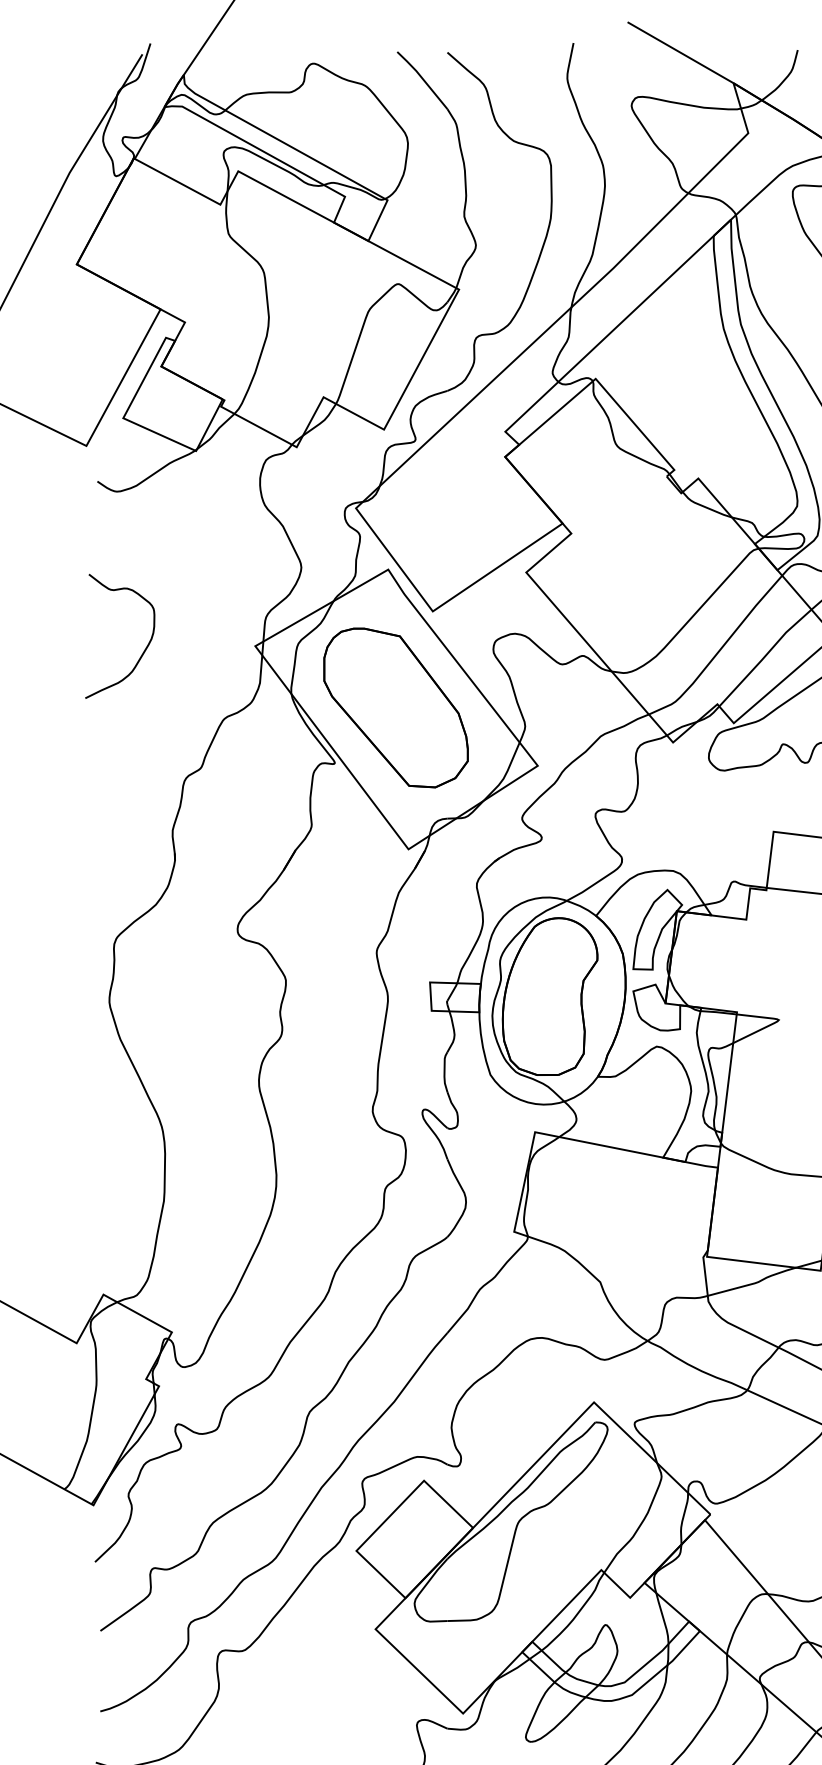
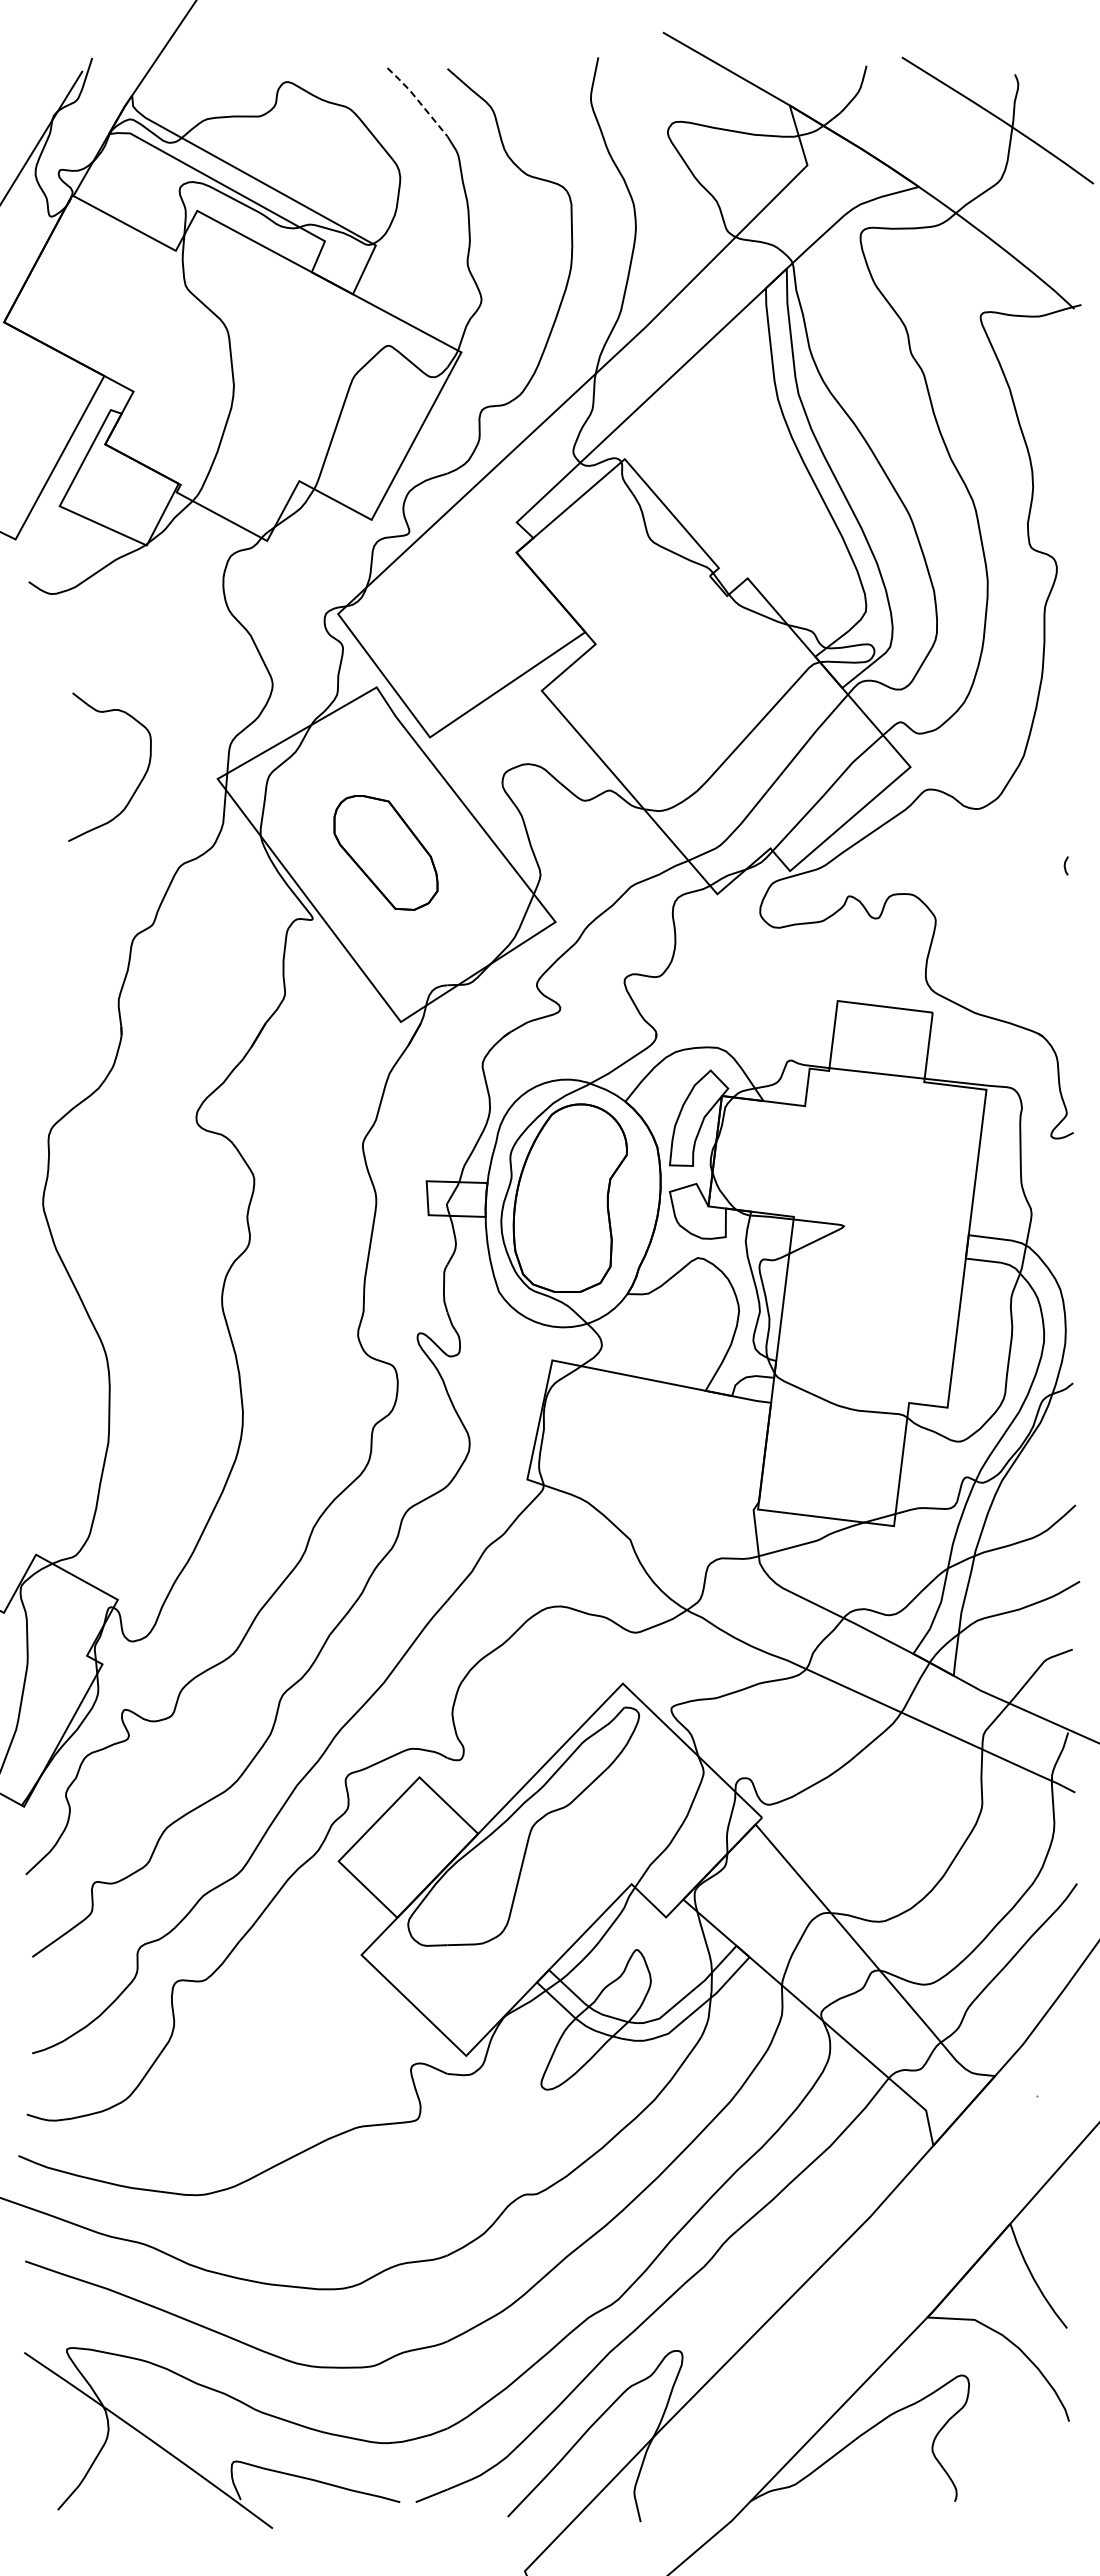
line: (422, 79) -> (417, 100), solid -> dashed
curve: (144, 649) -> (139, 782), moved
part: (395, 707) -> (385, 852), size x0.6

